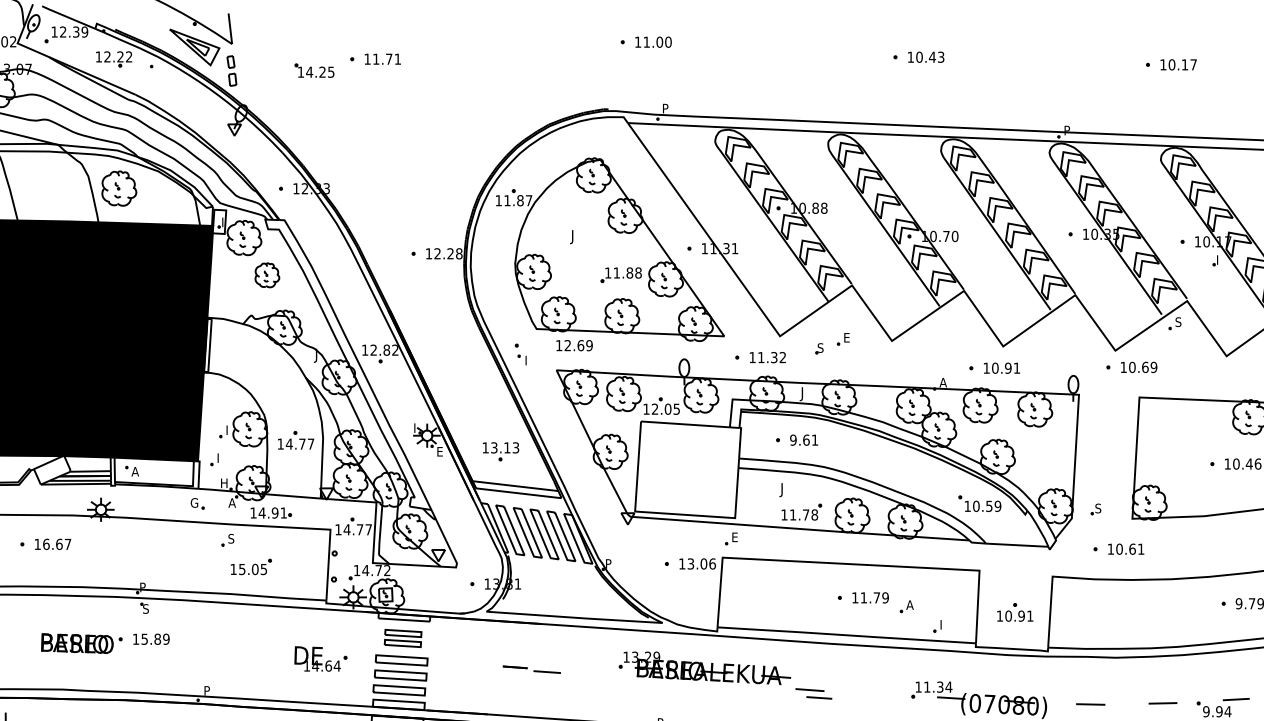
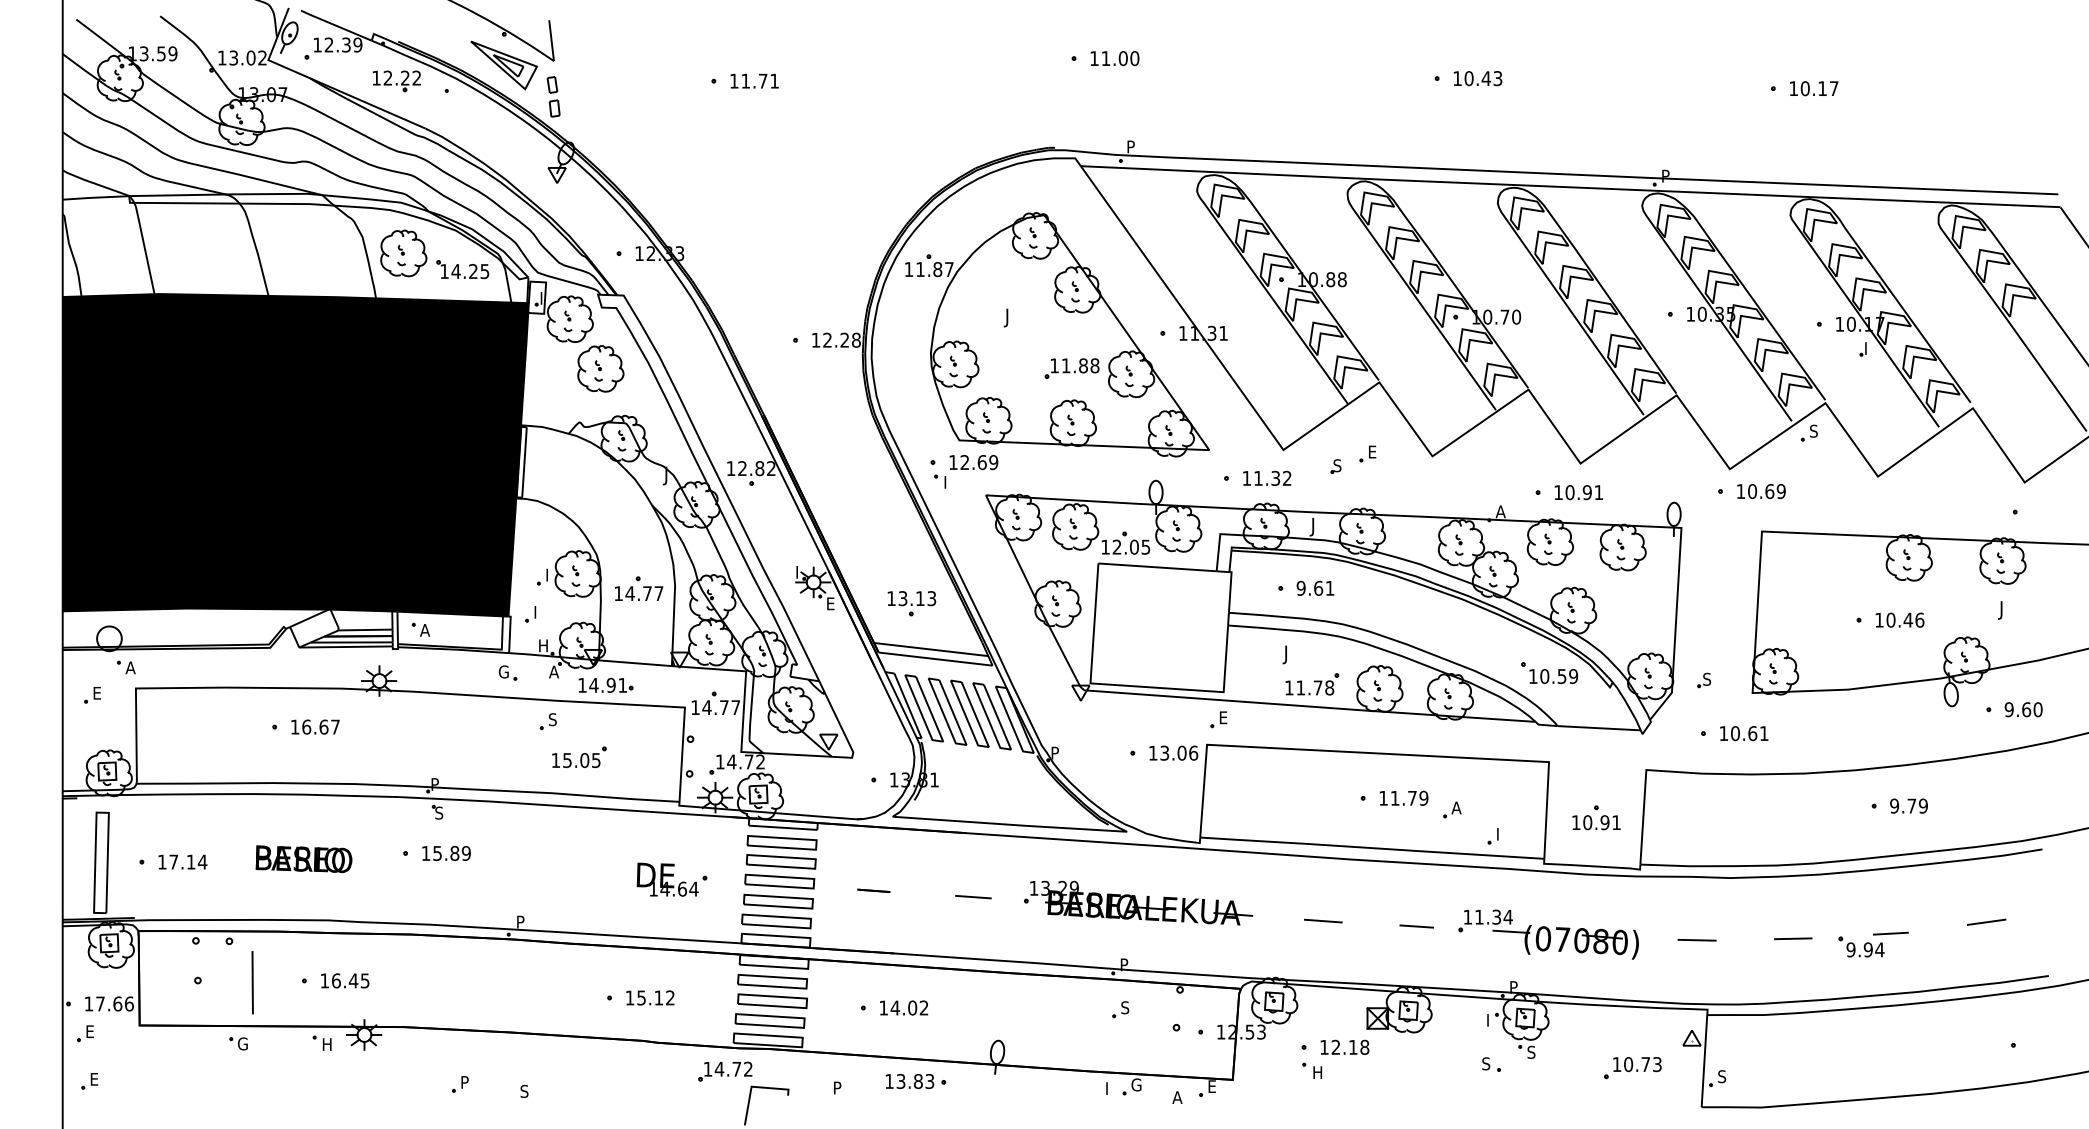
part: (314, 70) -> (462, 269), moved
part: (267, 275) -> (600, 368), size x1.43
text: (574, 345) -> (973, 462), moved
part: (403, 638) -> (781, 852), size x1.43
text: (77, 643) -> (303, 859), moved
line: (514, 667) -> (873, 890), moved
part: (704, 667) -> (1138, 902), moved
line: (819, 697) -> (1416, 926), moved

